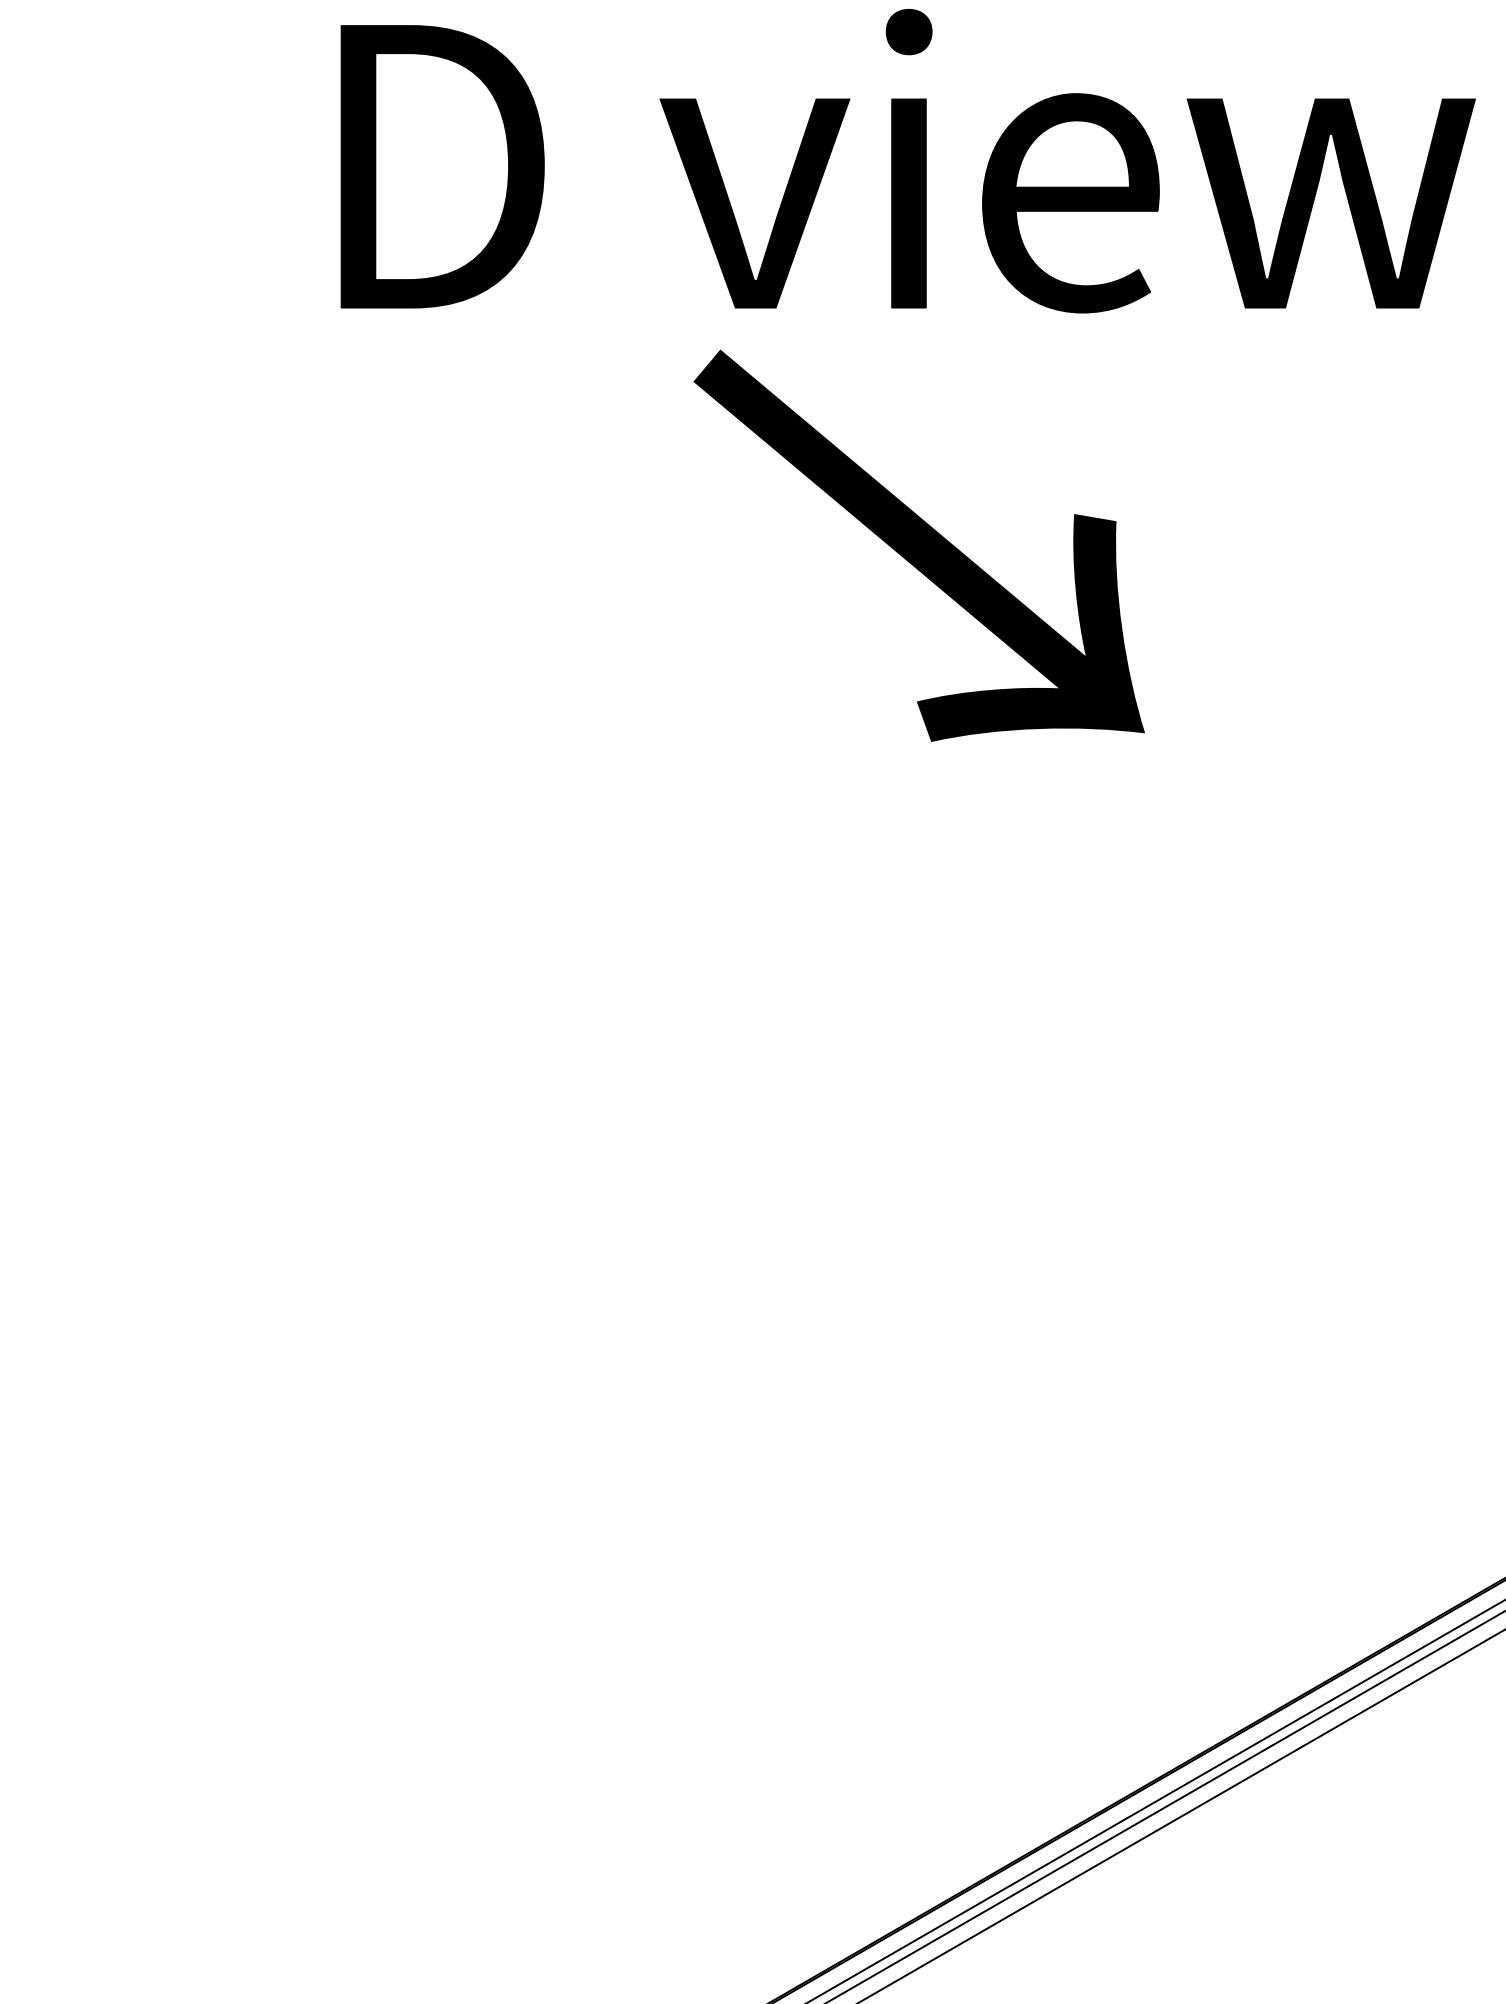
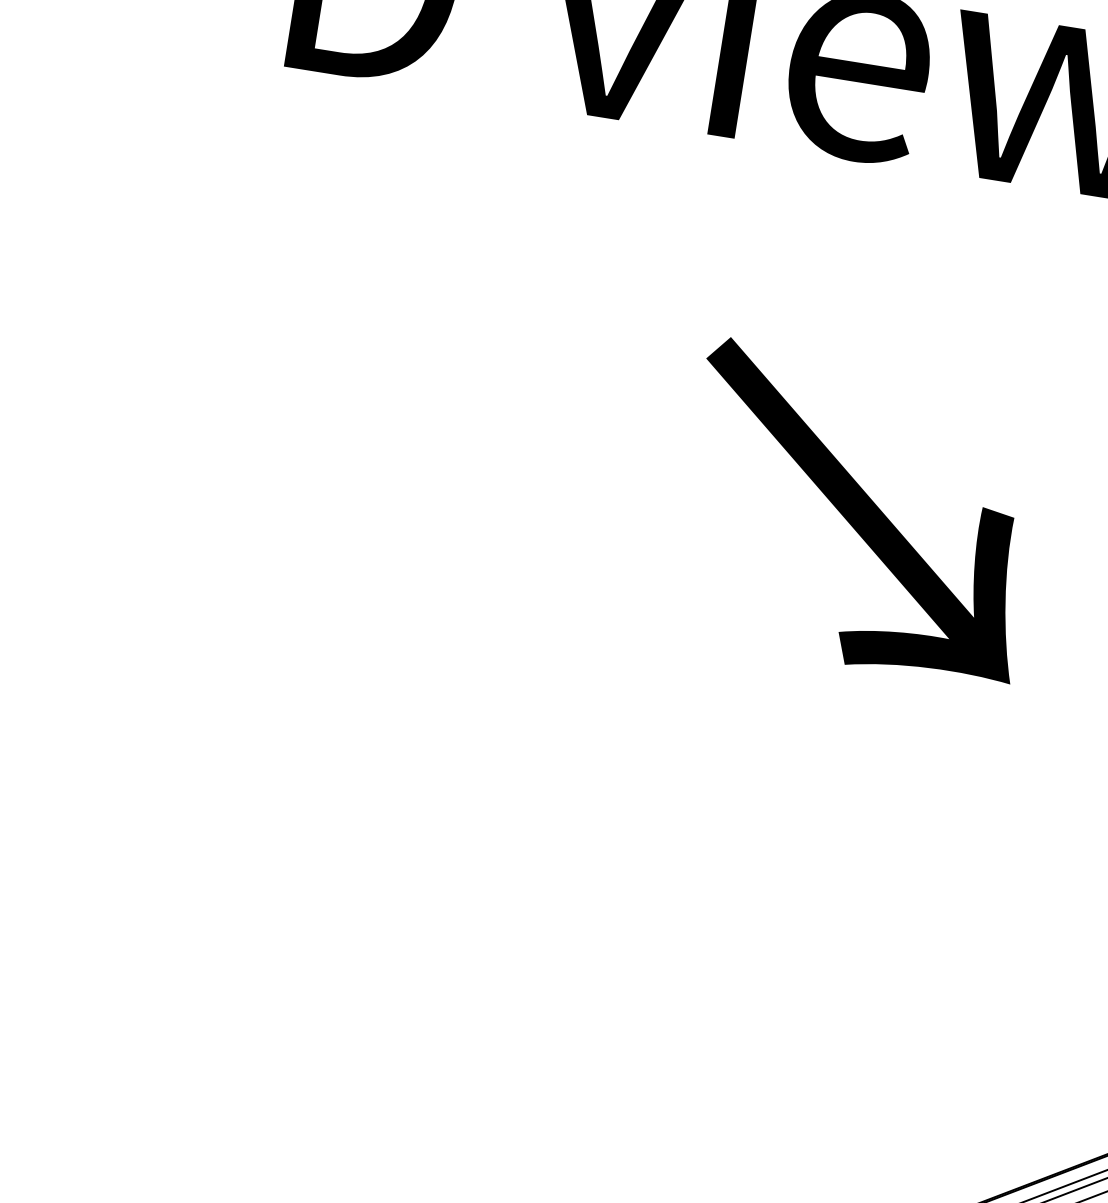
text: (918, 545) -> (859, 512), moved

